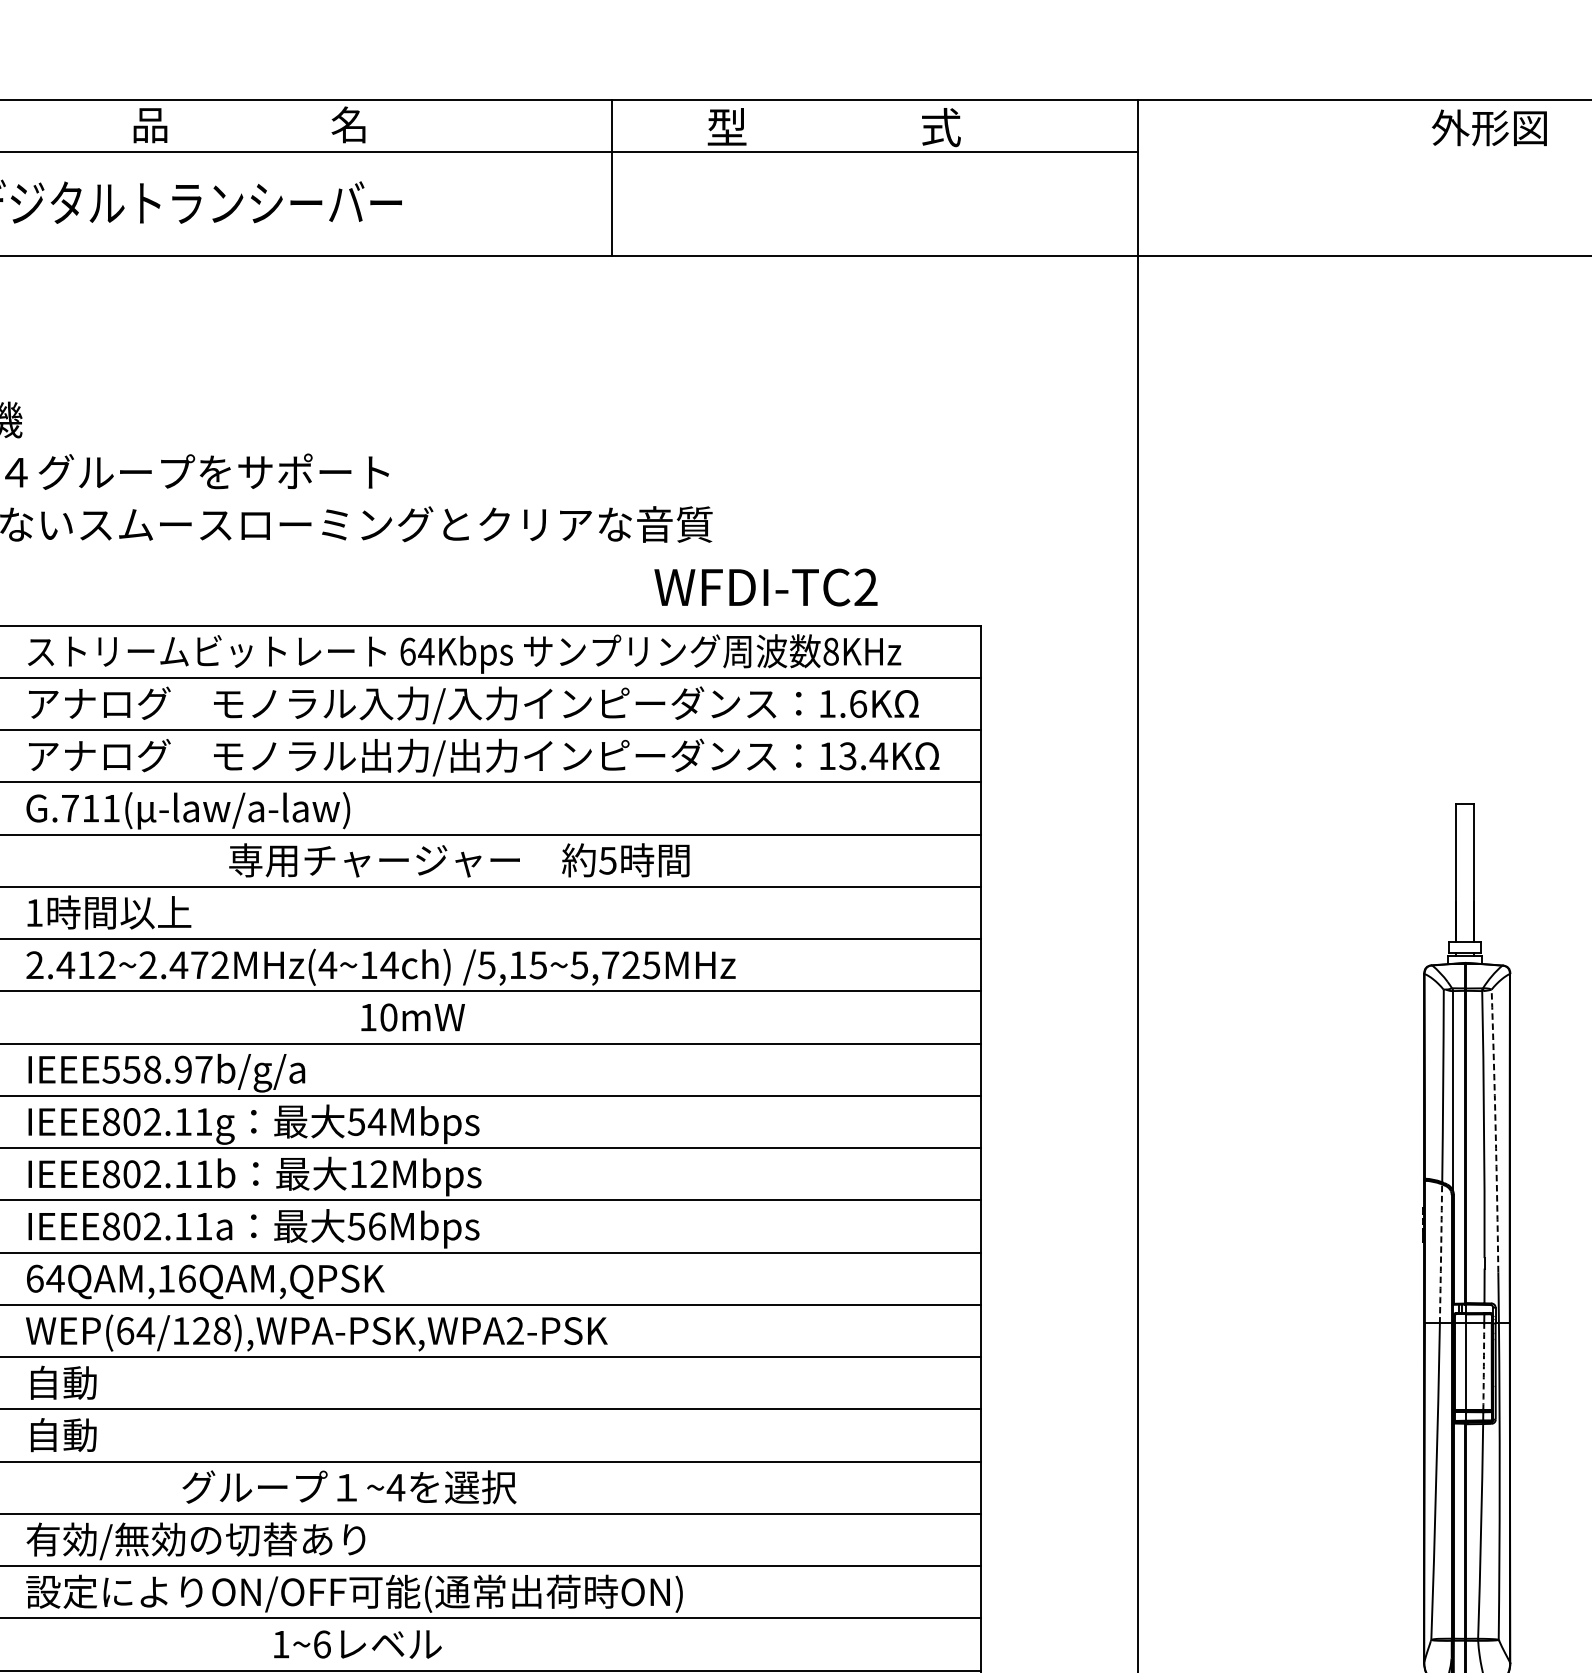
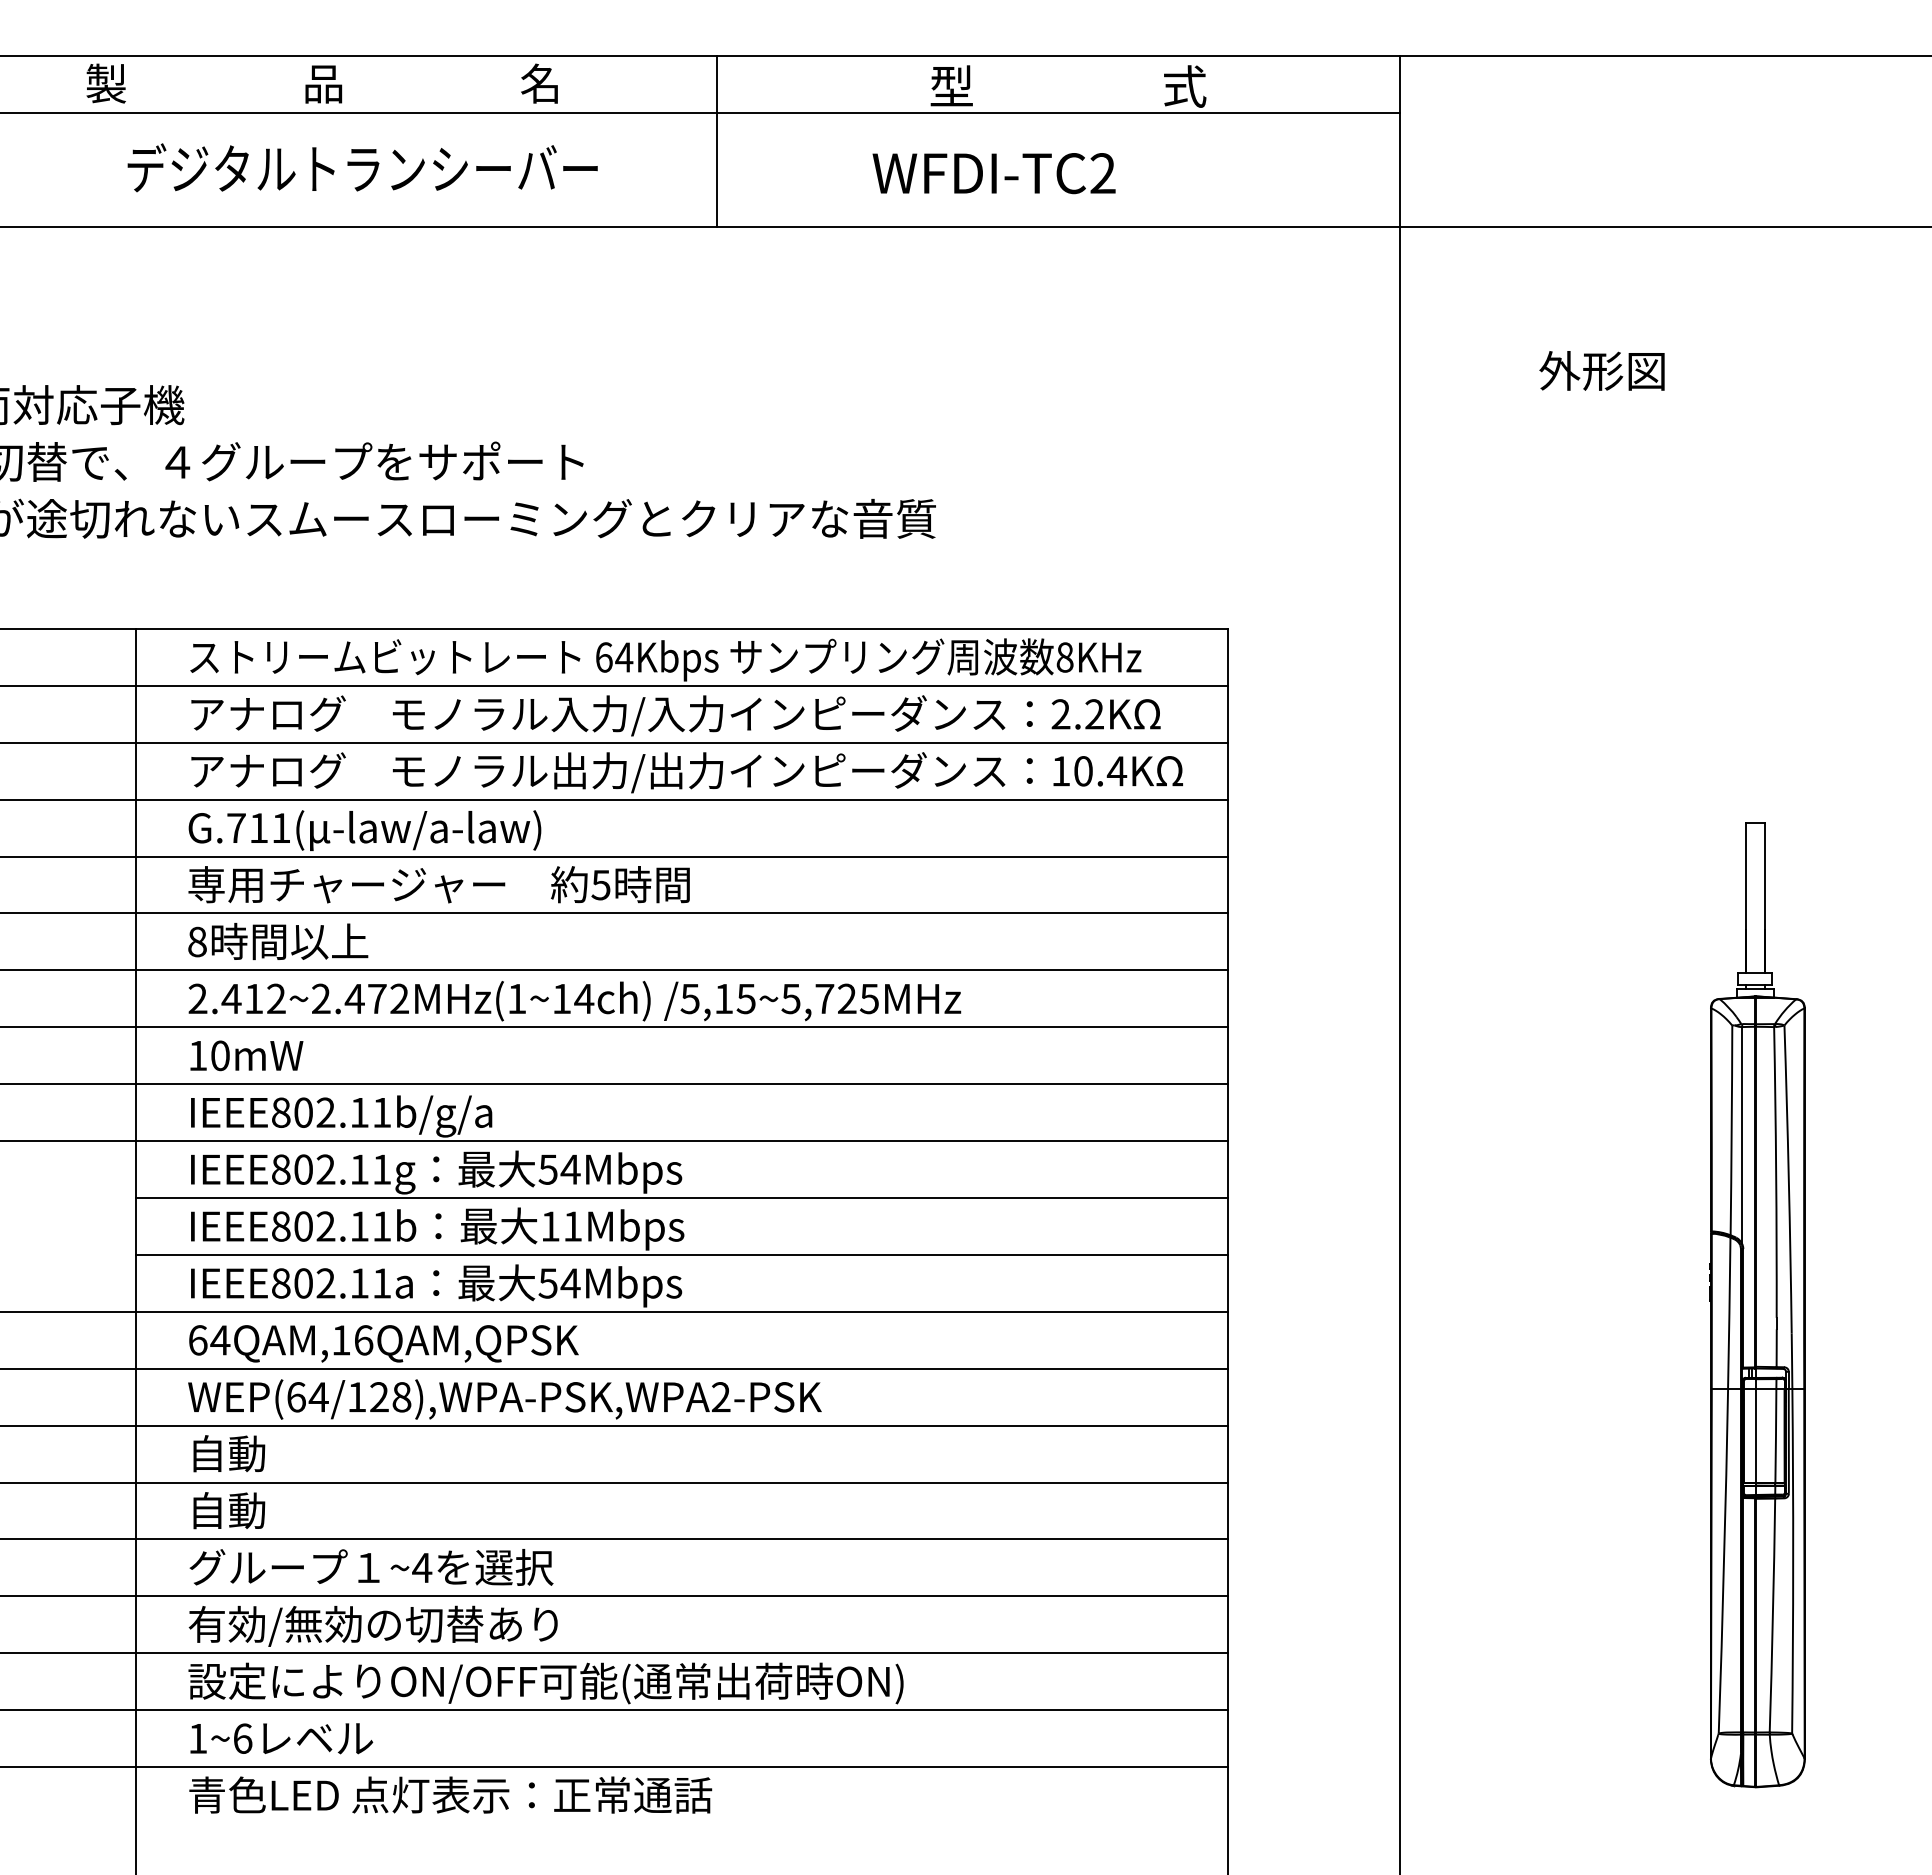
text: (1488, 127) -> (1601, 370), moved
line: (612, 177) -> (716, 141), moved
text: (765, 587) -> (993, 173), moved
text: (842, 704) -> (1077, 714), 1.6K -> 2.2K
text: (847, 756) -> (1082, 771), 13.4K -> 10.4K
text: (458, 860) -> (438, 884), moved
text: (34, 912) -> (197, 941), 1 -> 8
text: (327, 964) -> (516, 998), 2.412~2.472MHz(4~14ch) -> 2.412~2.472MHz(1~14ch)
text: (412, 1017) -> (246, 1055), moved
text: (157, 1069) -> (331, 1112), IEEE558.97b/g/a -> IEEE802.11b/g/a
arc: (1495, 1131) -> (1788, 1179), dashed -> solid
text: (378, 1174) -> (572, 1226), 12Mbps -> 11Mbps
text: (377, 1226) -> (570, 1283), 56Mbps -> 54Mbps
arc: (1441, 1254) -> (1729, 1313), dashed -> solid
arc: (1483, 1366) -> (1775, 1435), dashed -> solid
text: (349, 1487) -> (371, 1567), moved
text: (357, 1644) -> (281, 1738), moved

